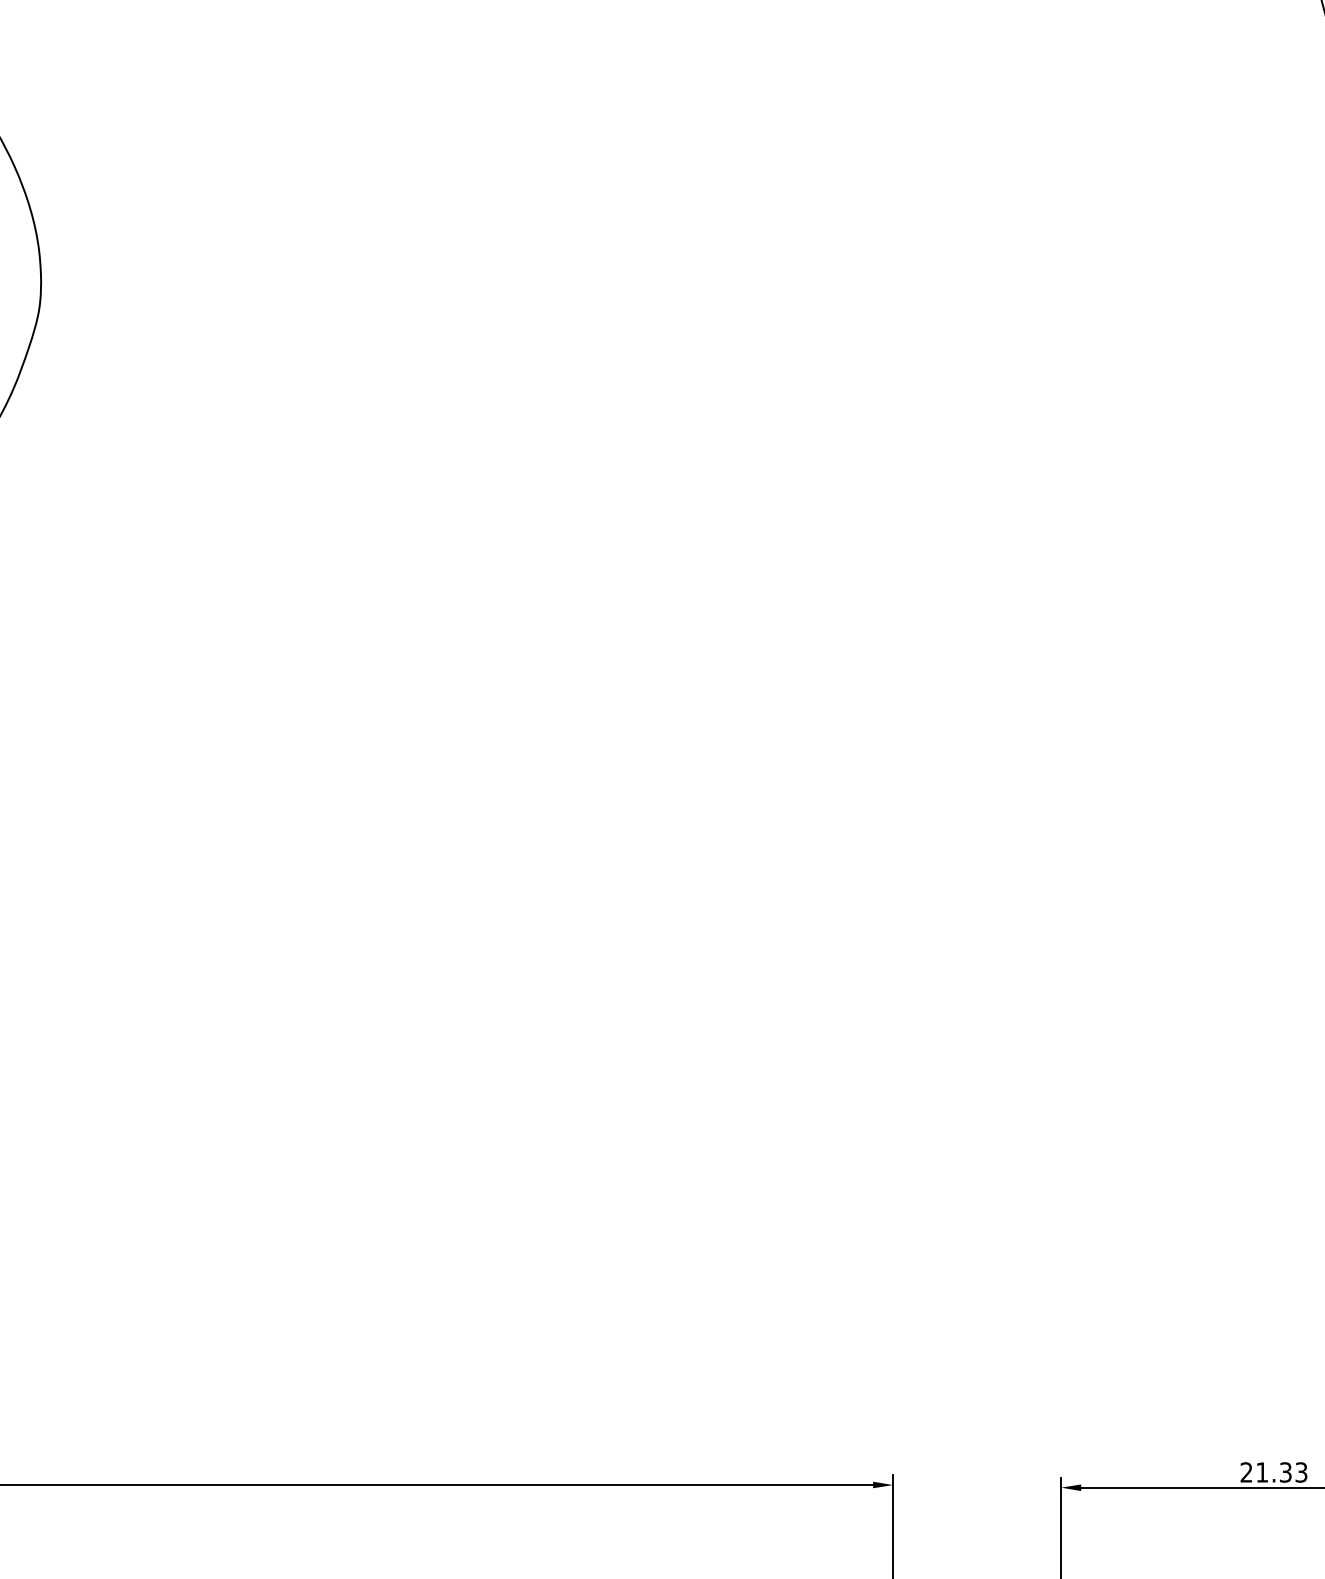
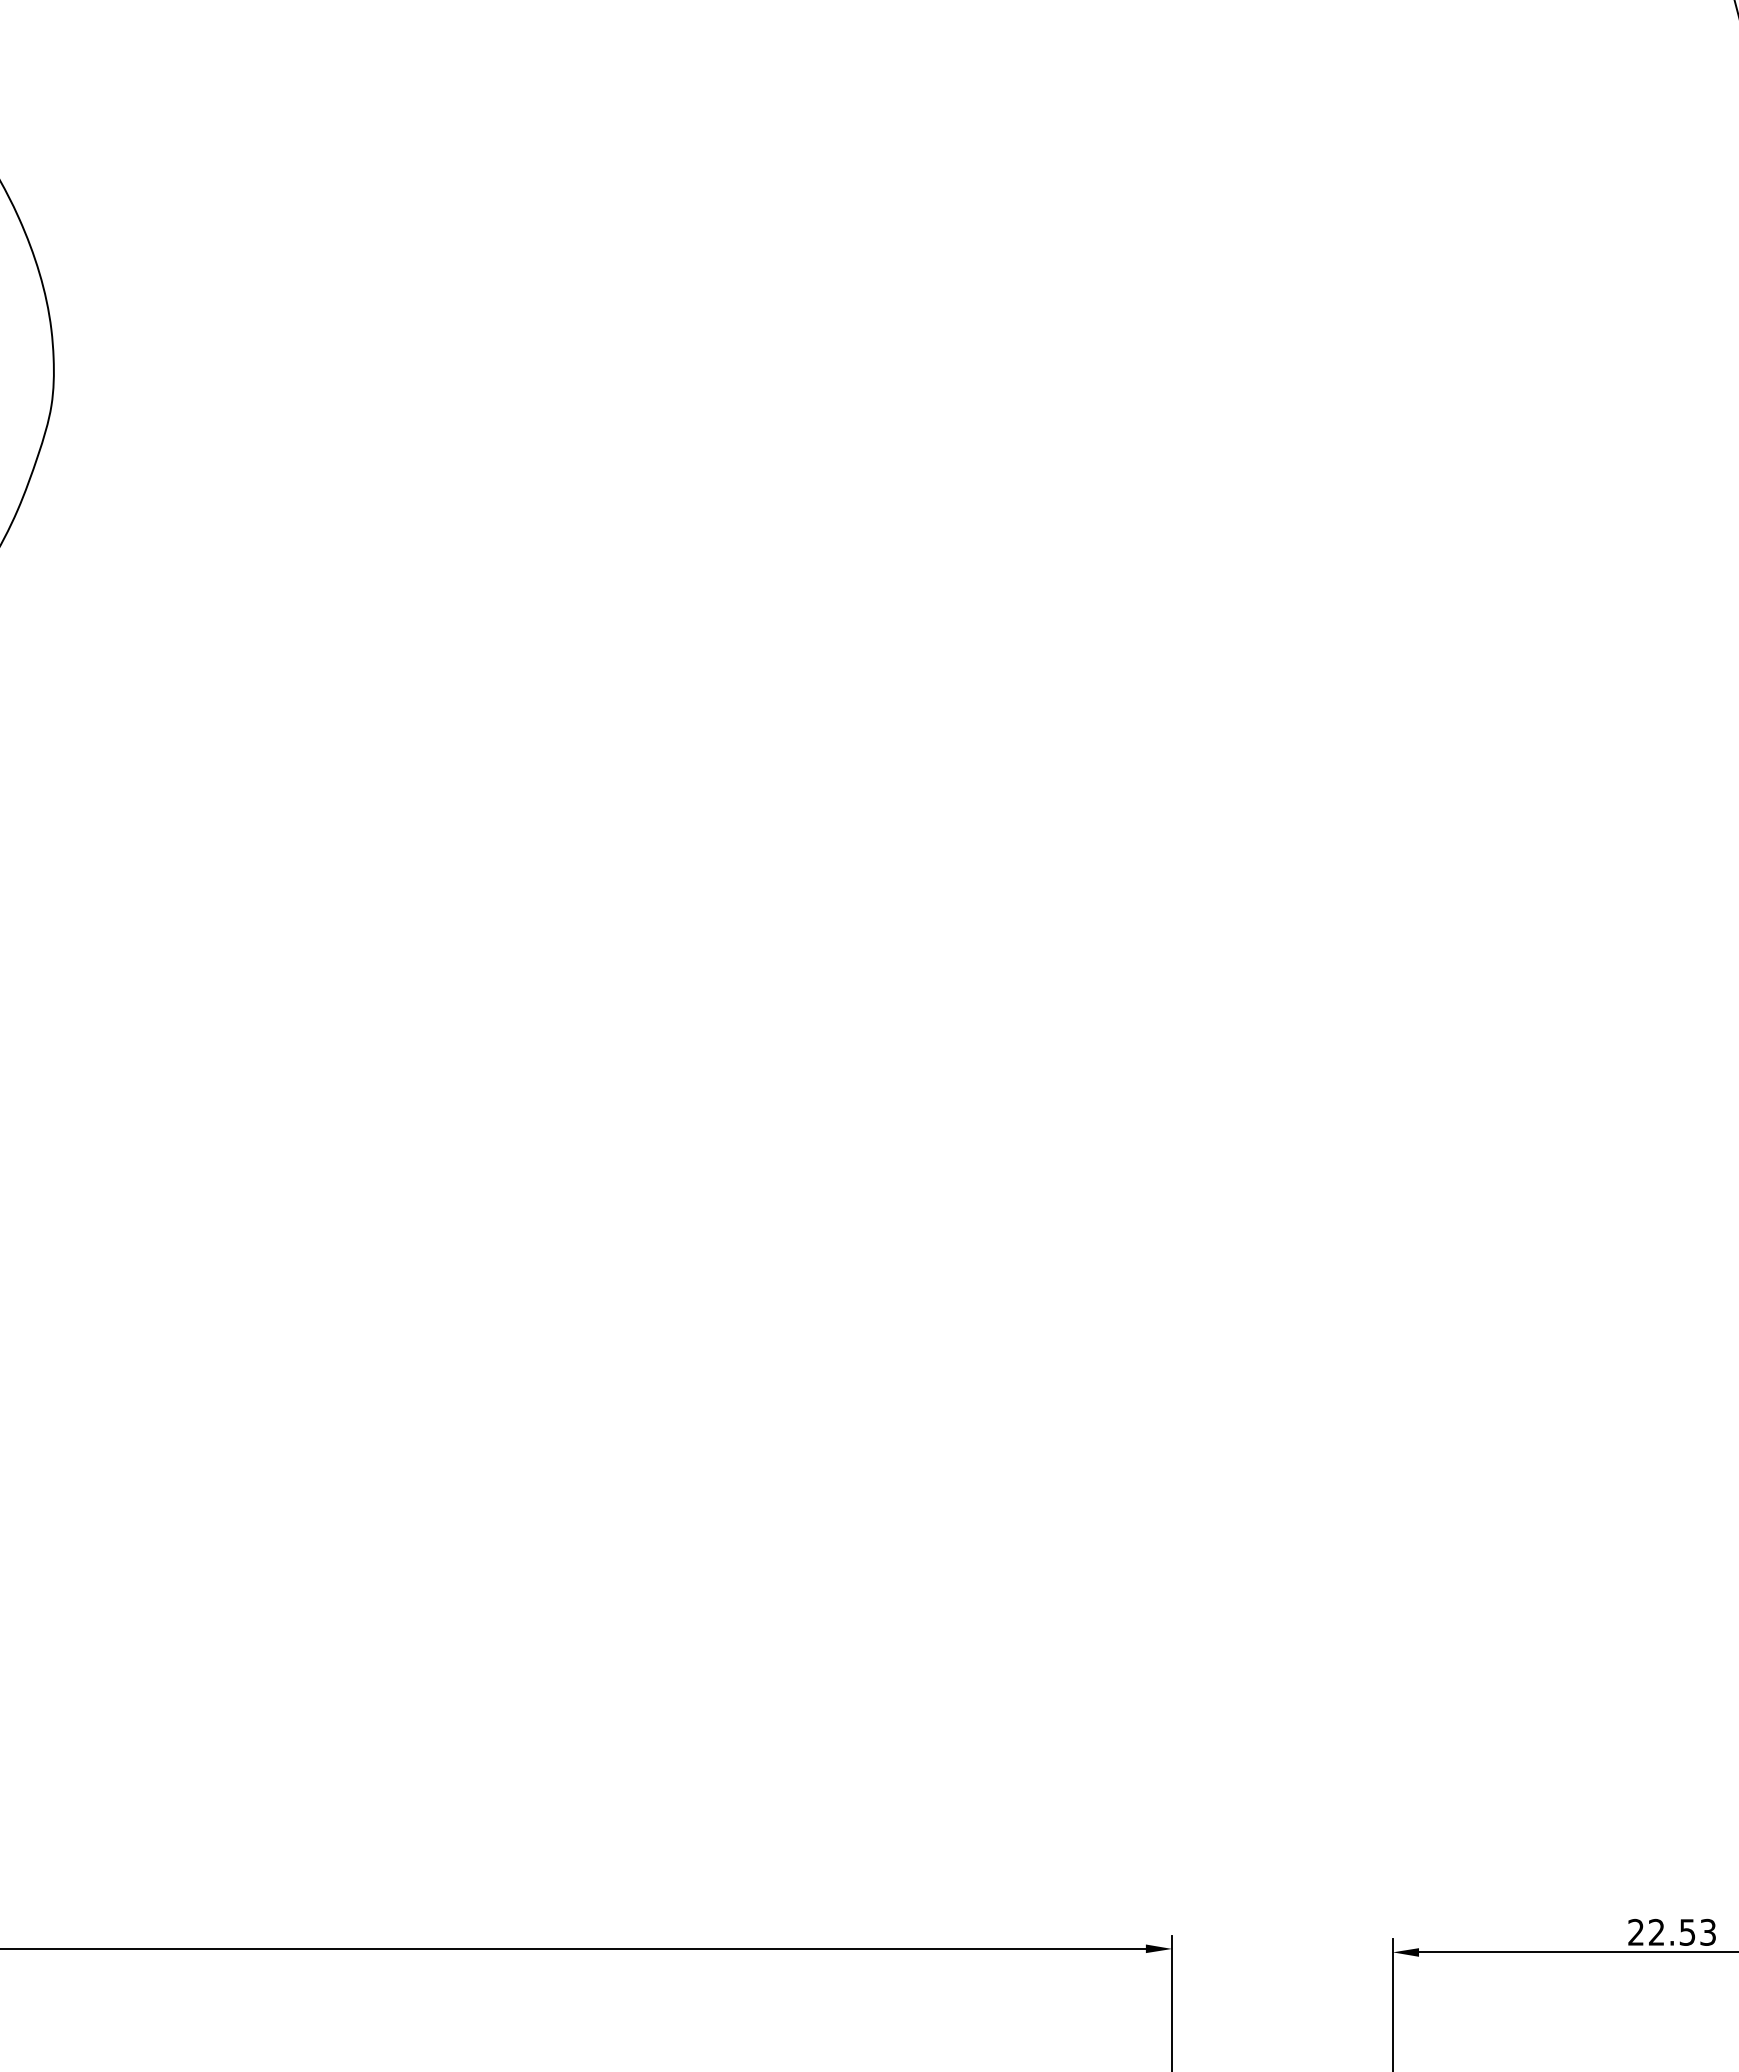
text: (1273, 1471) -> (1671, 1931), 21.33 -> 22.53

